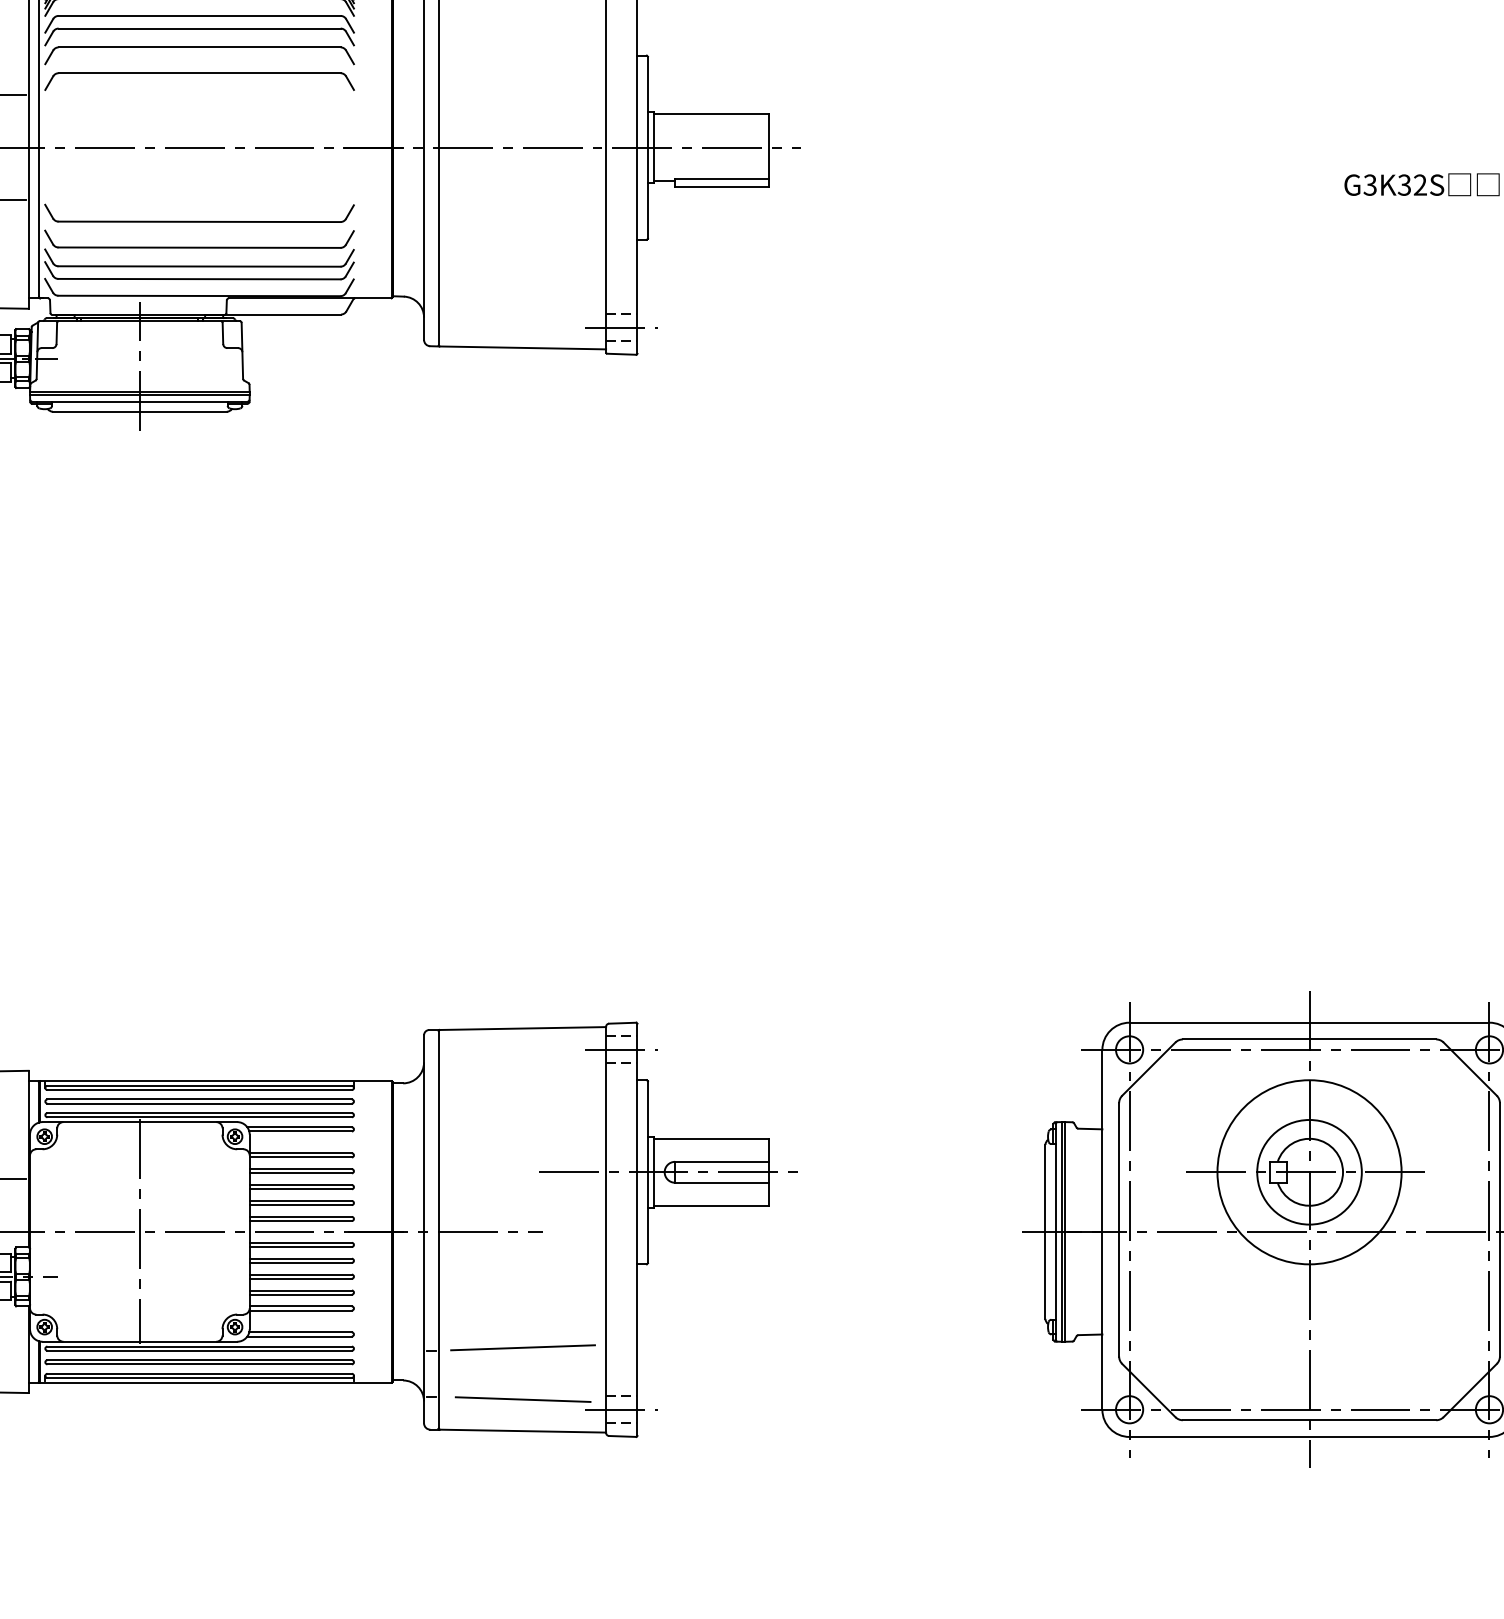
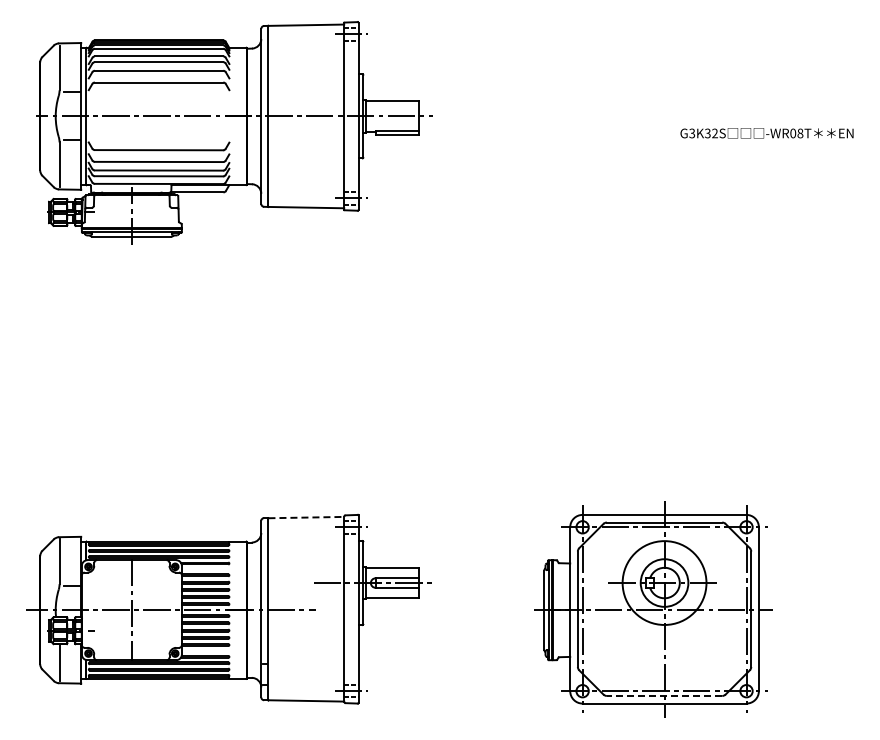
line: (523, 1028) -> (306, 517), solid -> dashed
line: (523, 1346) -> (306, 662), removed
line: (523, 1399) -> (306, 686), removed
line: (1309, 1419) -> (664, 695), solid -> dashed

